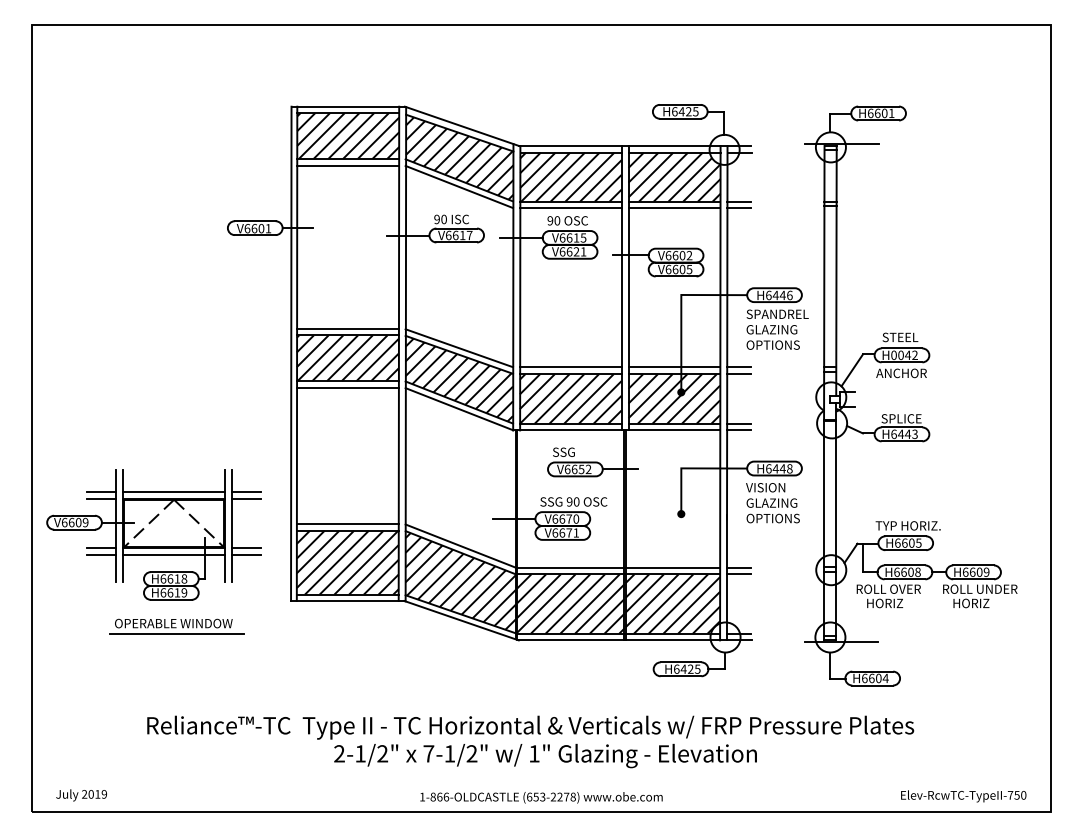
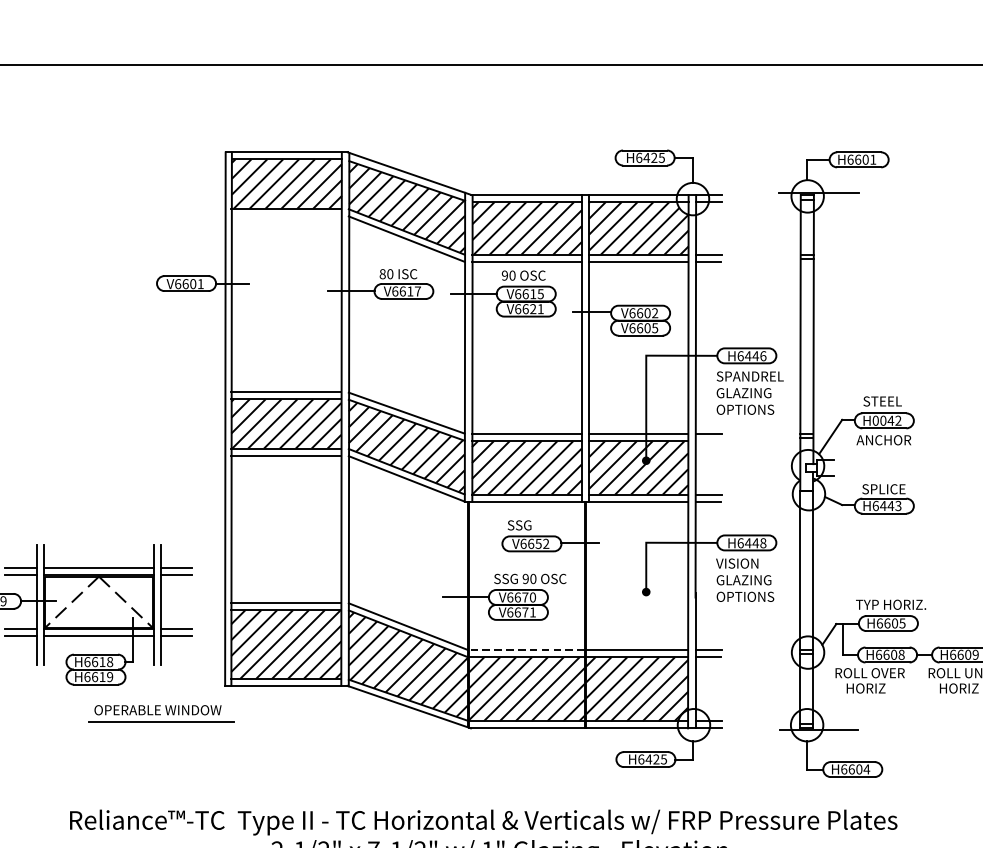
line: (347, 165) -> (286, 215), removed
text: (436, 219) -> (382, 274), 90 -> 80
line: (739, 374) -> (709, 441), removed
line: (570, 567) -> (526, 649), solid -> dashed
part: (176, 626) -> (160, 713), moved

